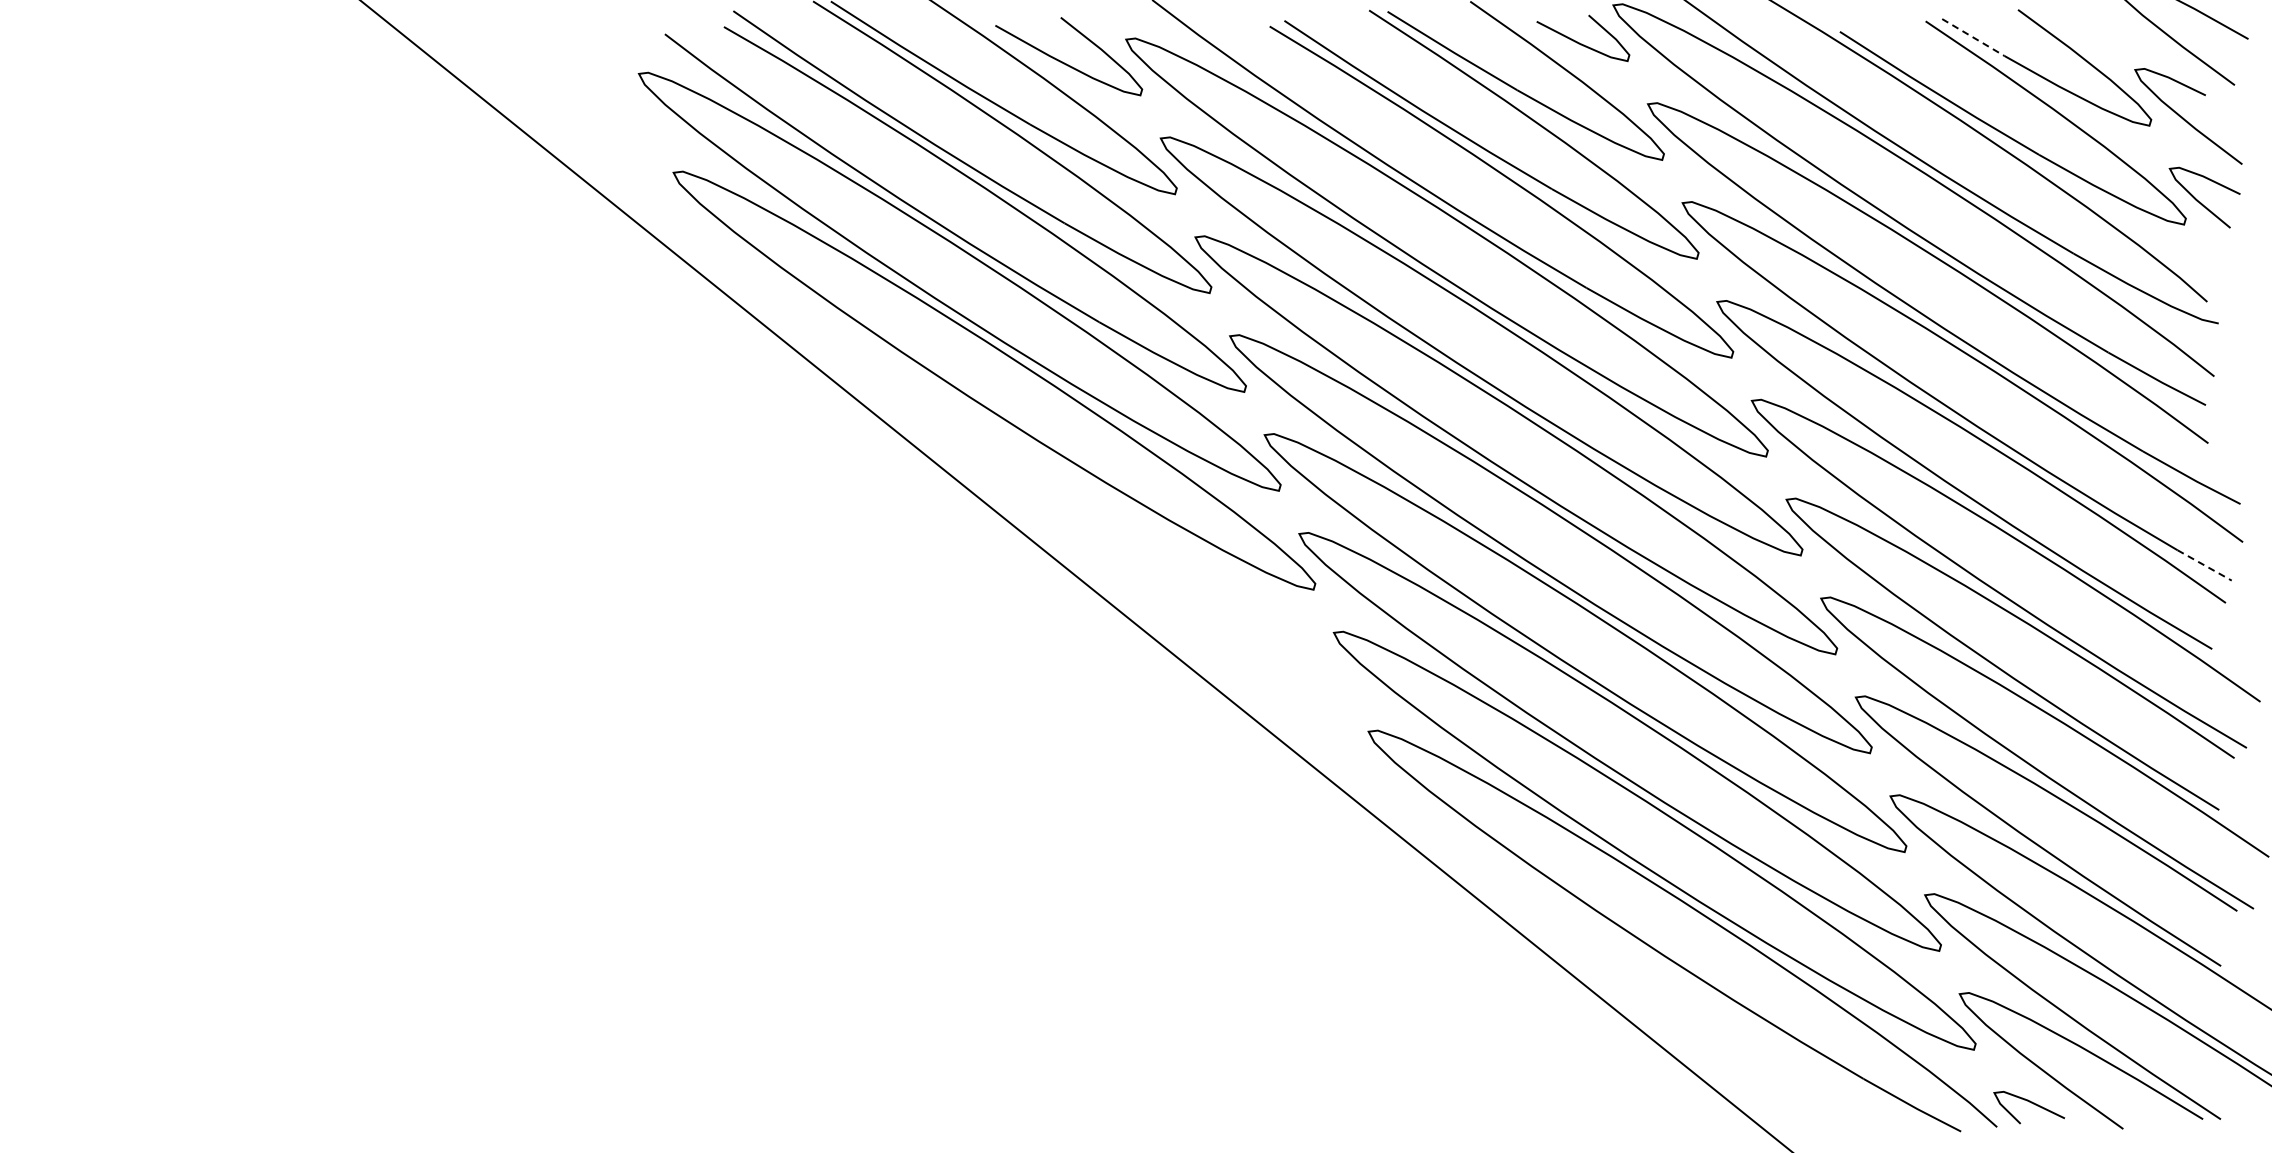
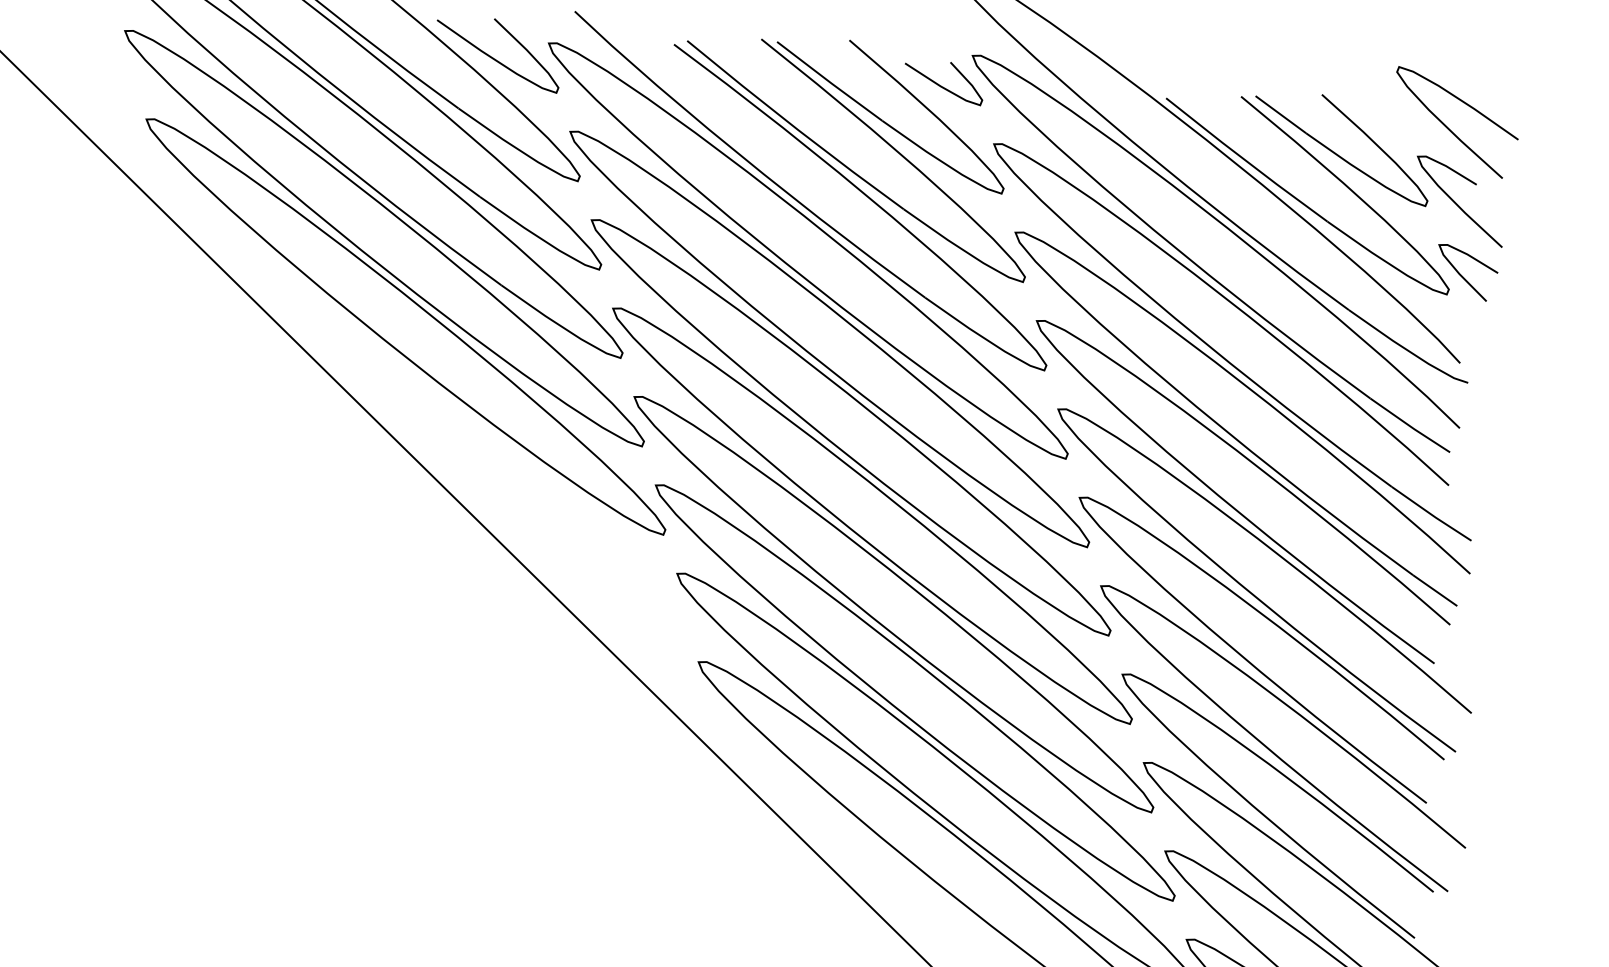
line: (1973, 37) -> (1281, 114), dashed -> solid
line: (2205, 565) -> (1435, 590), dashed -> solid

